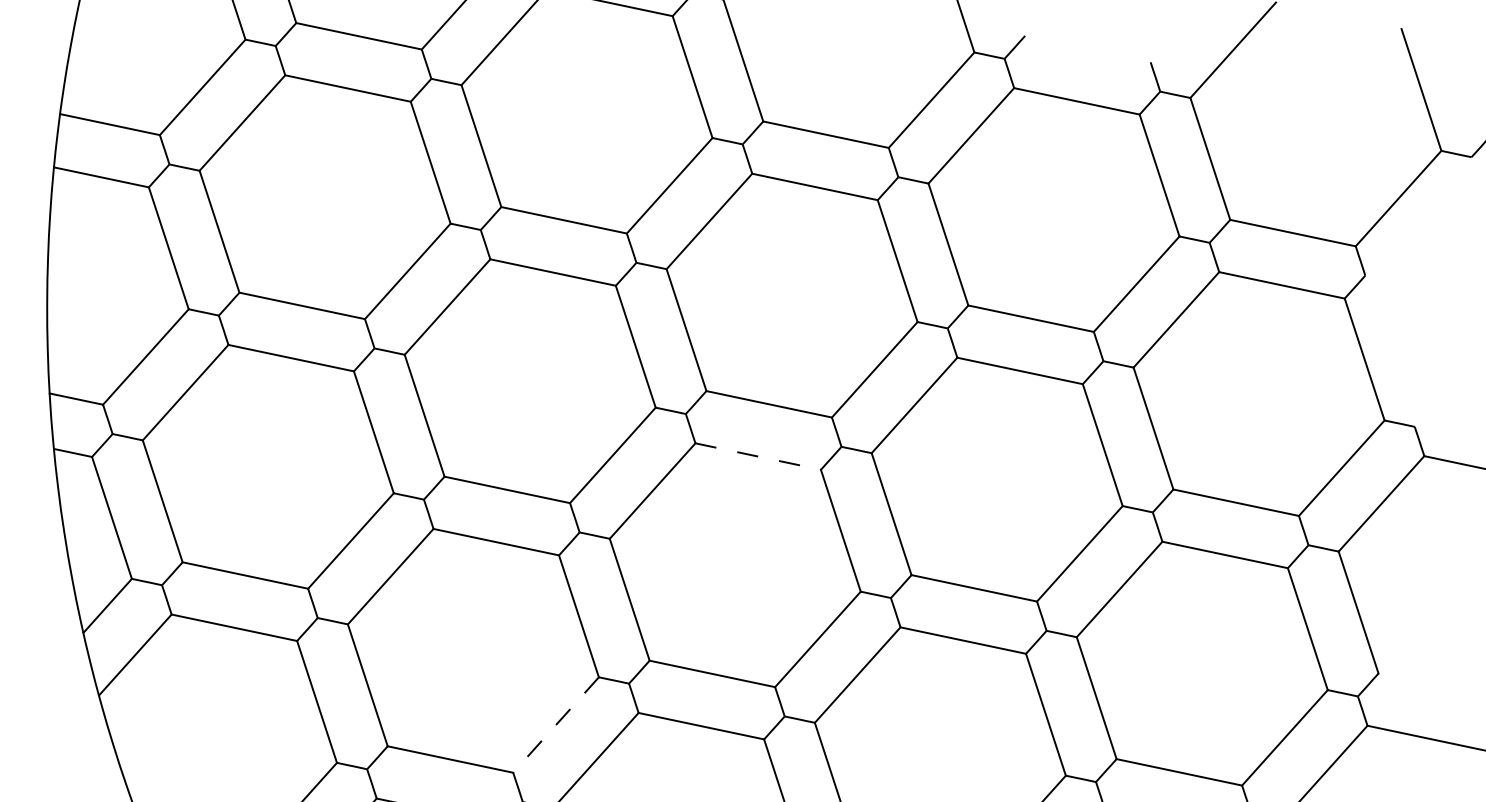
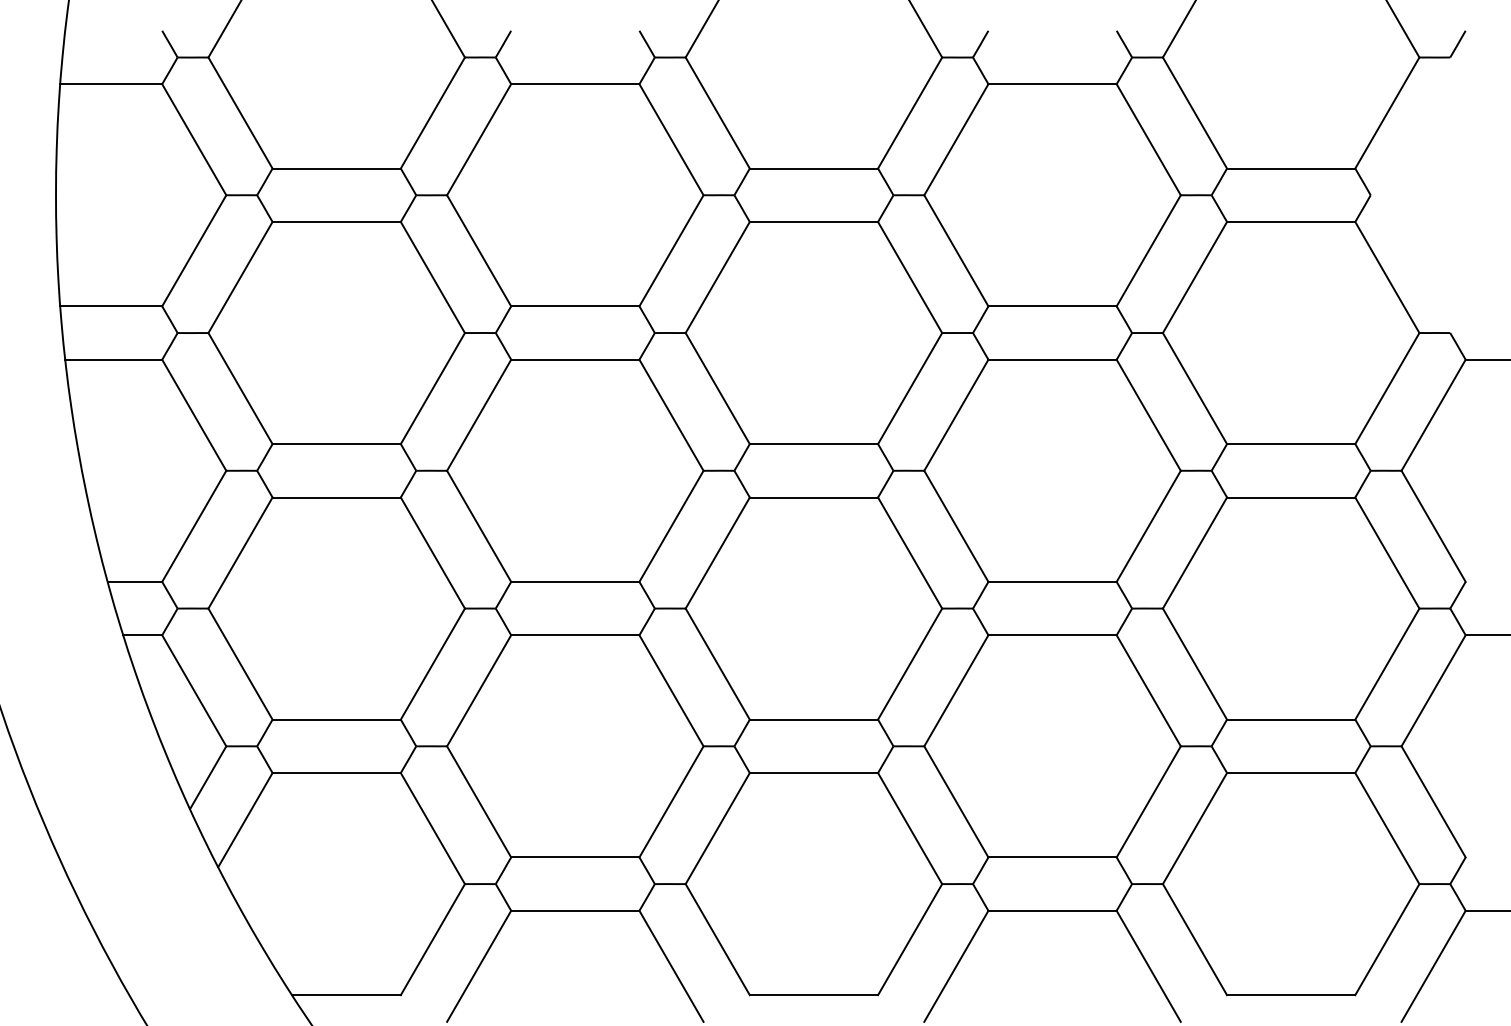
line: (758, 456) -> (814, 497), dashed -> solid
line: (555, 725) -> (671, 802), dashed -> solid

